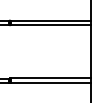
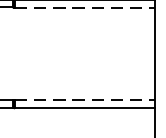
line: (51, 25) -> (86, 8), solid -> dashed
line: (51, 78) -> (86, 100), solid -> dashed

